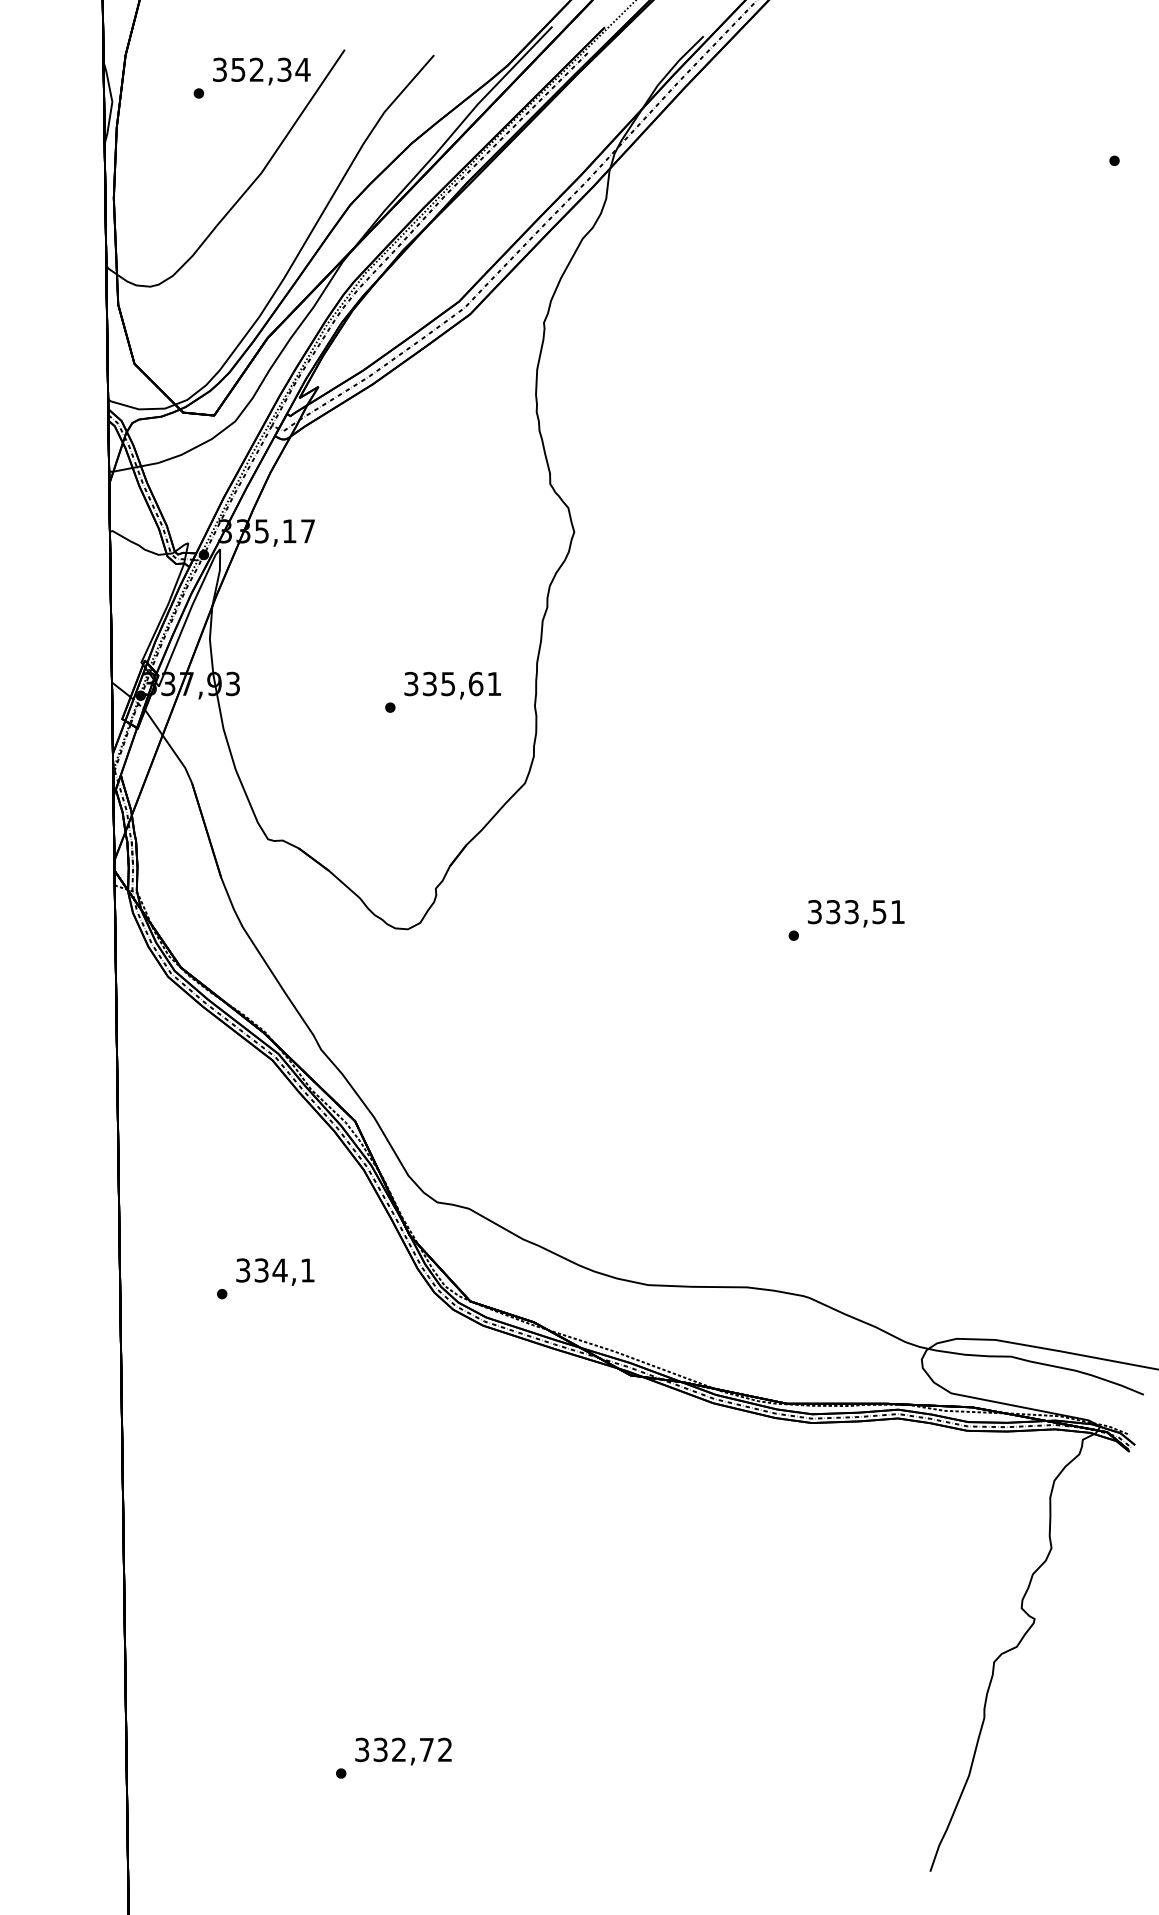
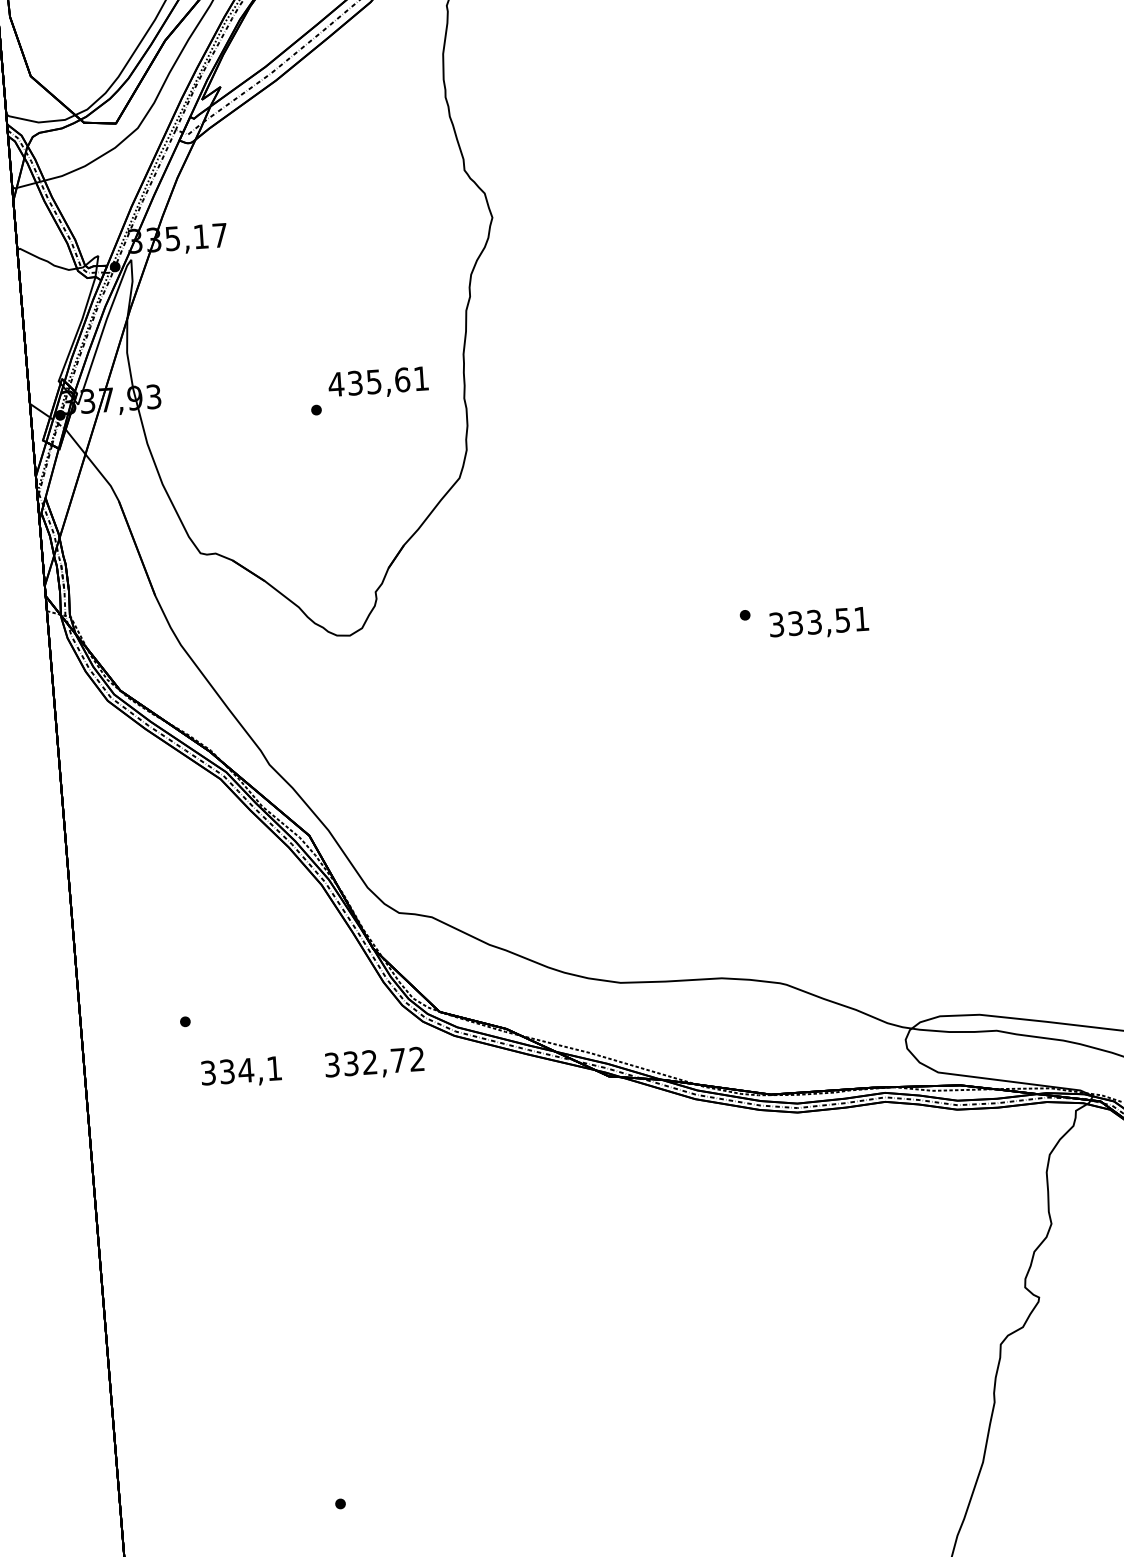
text: (410, 683) -> (335, 383), 335,61 -> 435,61
text: (856, 913) -> (819, 623), moved
text: (275, 1271) -> (241, 1071), moved
text: (403, 1751) -> (374, 1063), moved

